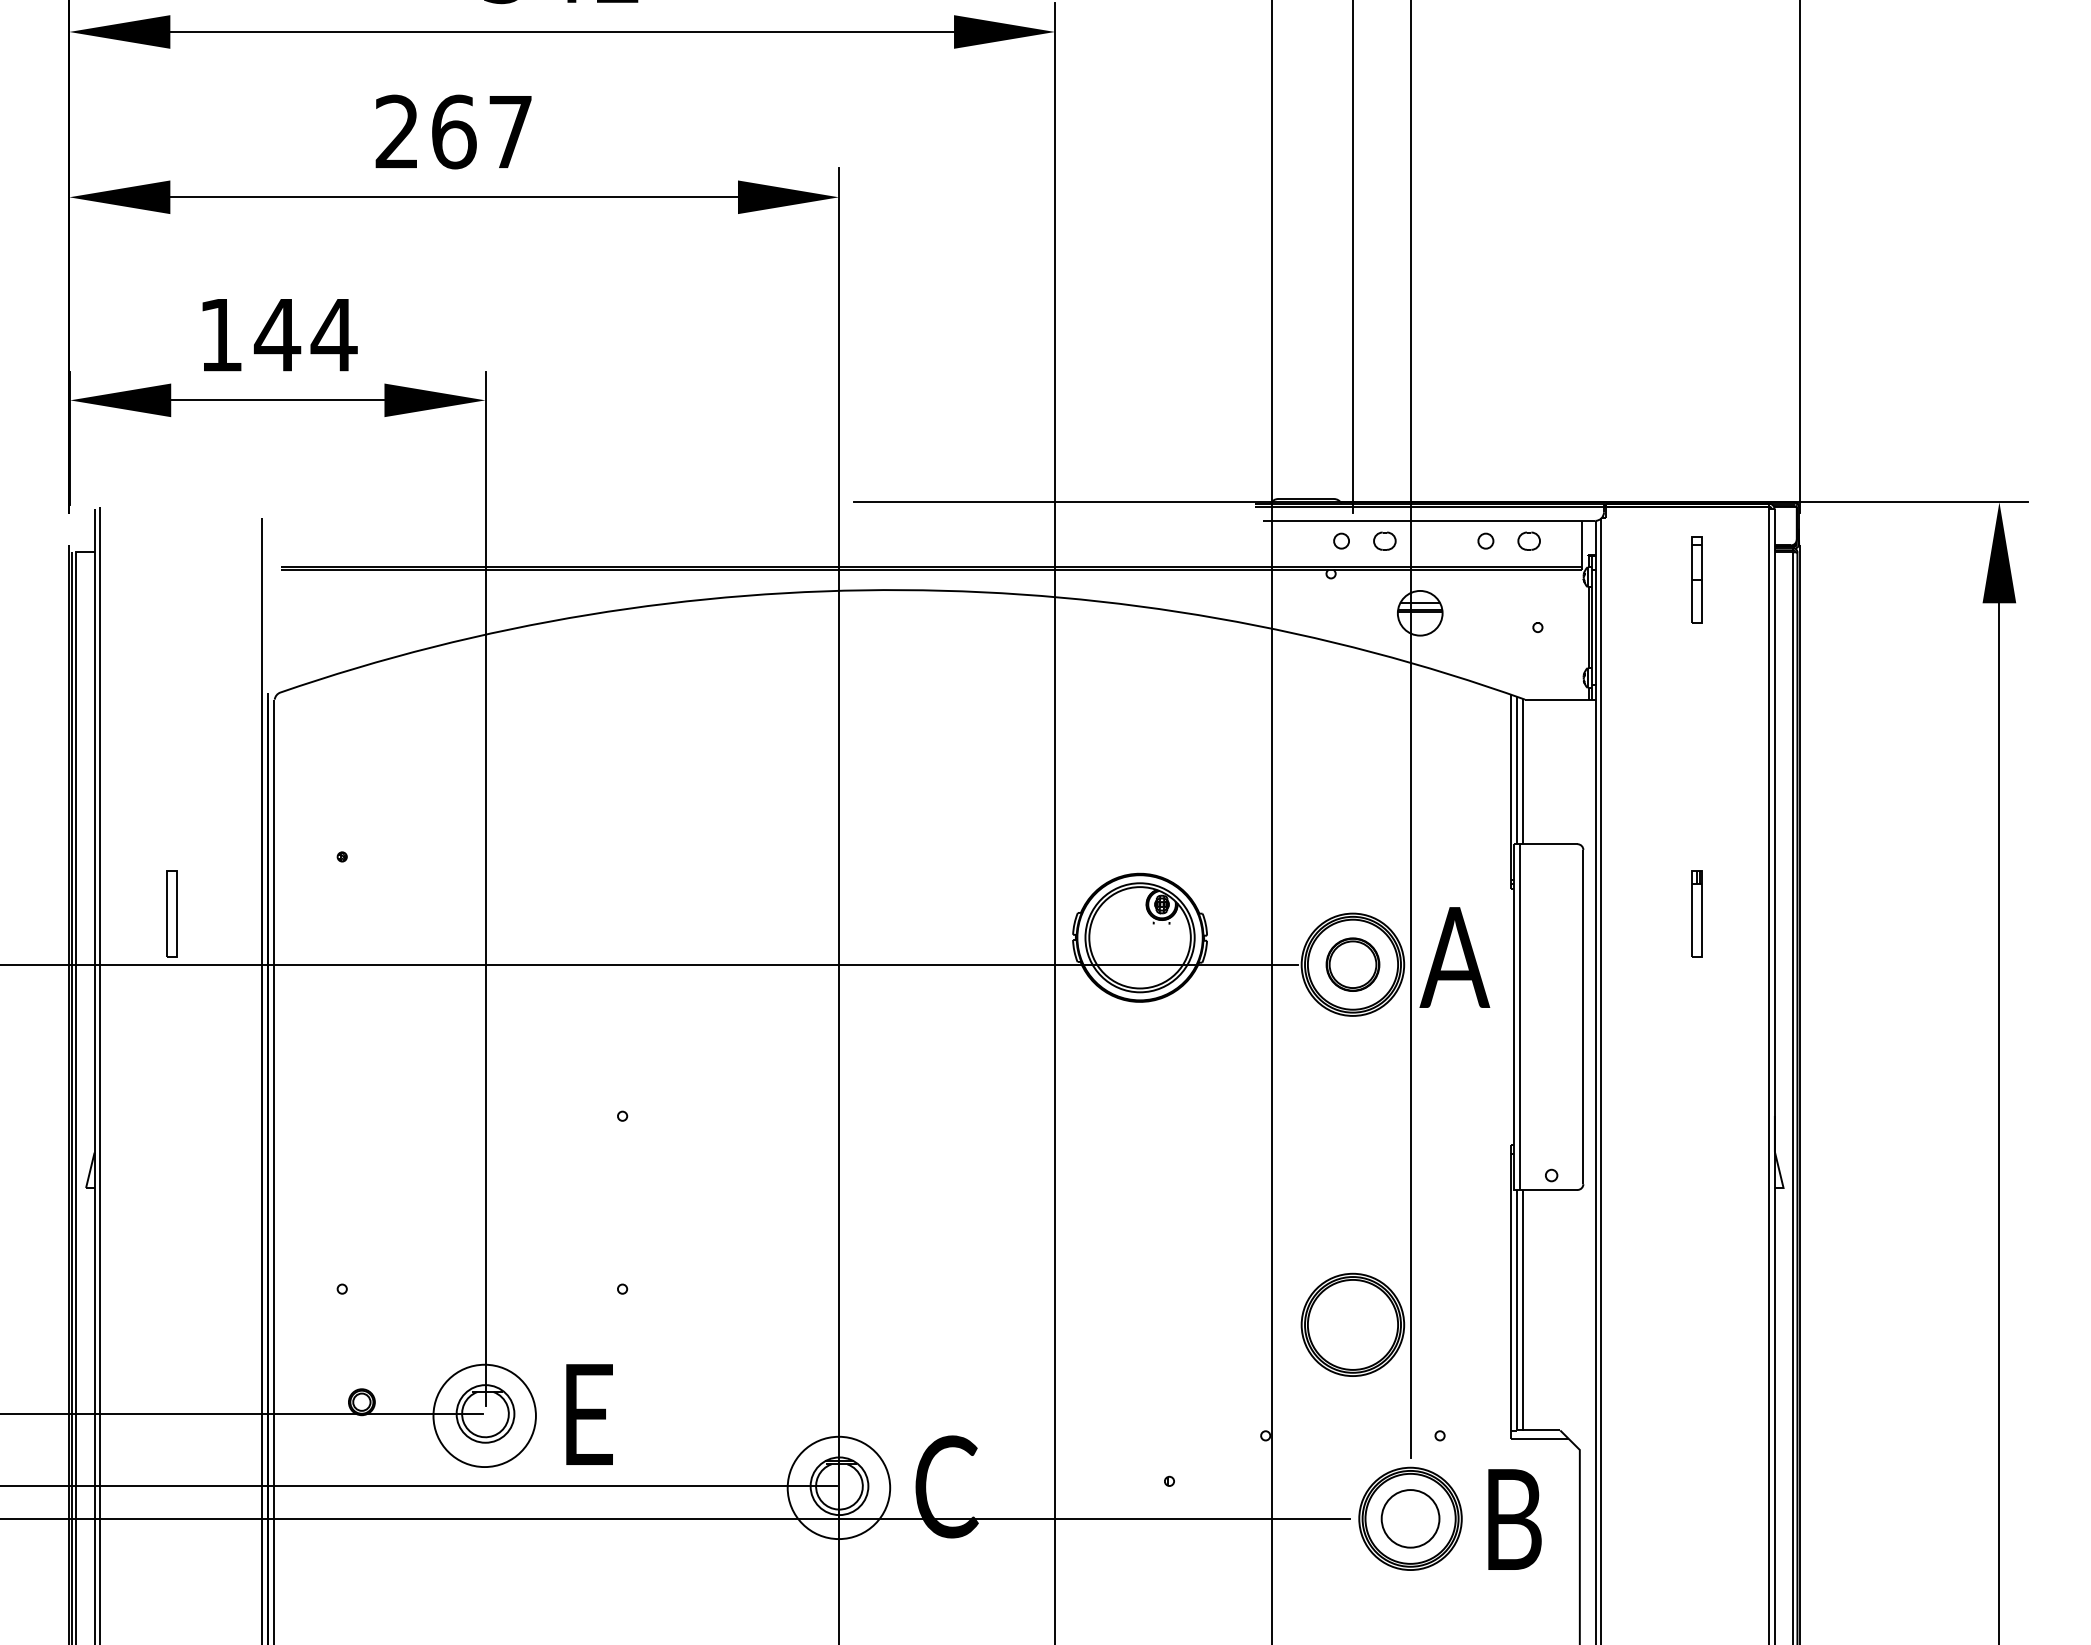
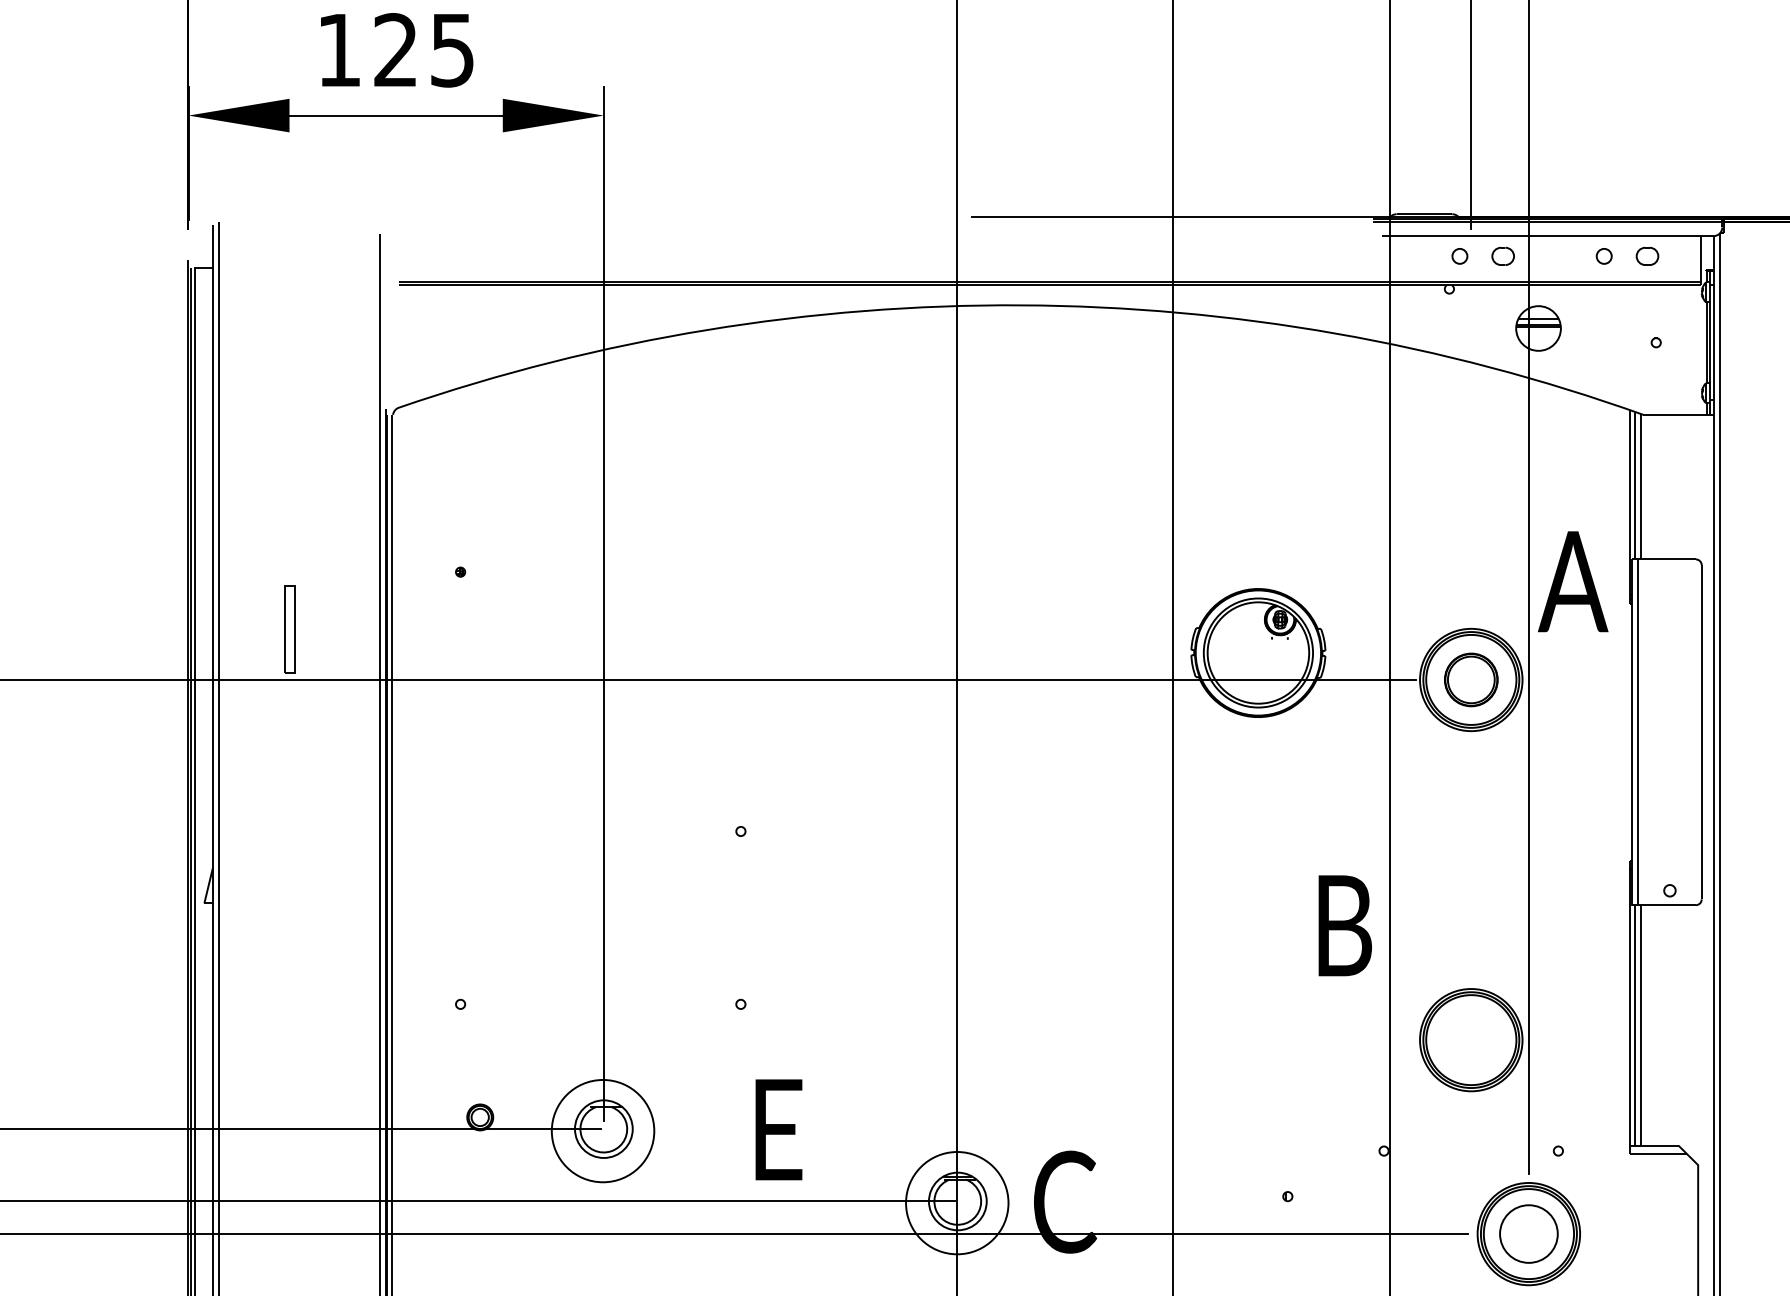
text: (305, 334) -> (423, 49), 144 -> 125
text: (1454, 957) -> (1572, 581), moved
text: (589, 1414) -> (778, 1129), moved
text: (1514, 1519) -> (1344, 925), moved

